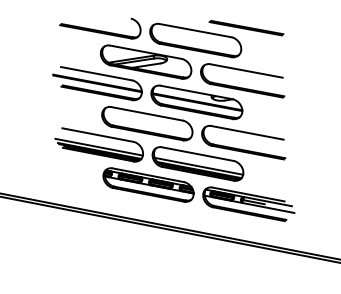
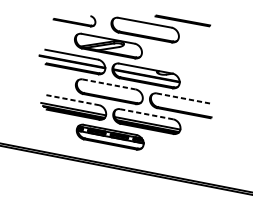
part: (100, 28) -> (74, 21), size x0.7
part: (242, 87) -> (179, 64), removed
line: (147, 113) -> (109, 84), solid -> dashed
line: (247, 132) -> (183, 98), solid -> dashed
line: (98, 135) -> (73, 100), solid -> dashed
line: (198, 154) -> (147, 114), solid -> dashed
part: (248, 204) -> (184, 151), removed

